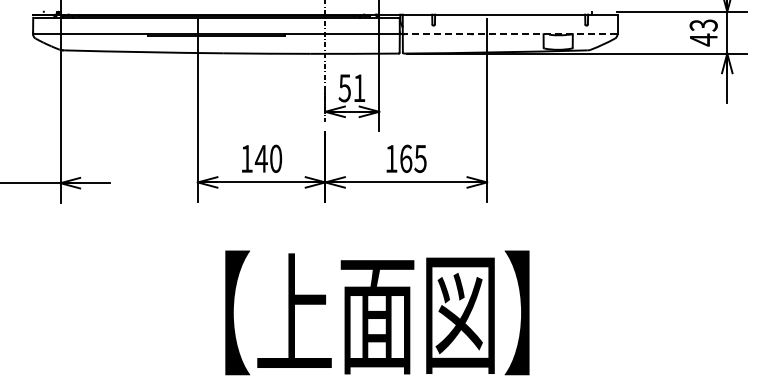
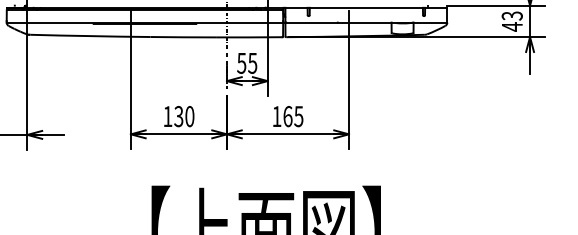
line: (509, 34) -> (365, 22), dashed -> solid
text: (359, 88) -> (252, 63), 51 -> 55
text: (260, 158) -> (178, 116), 140 -> 130

